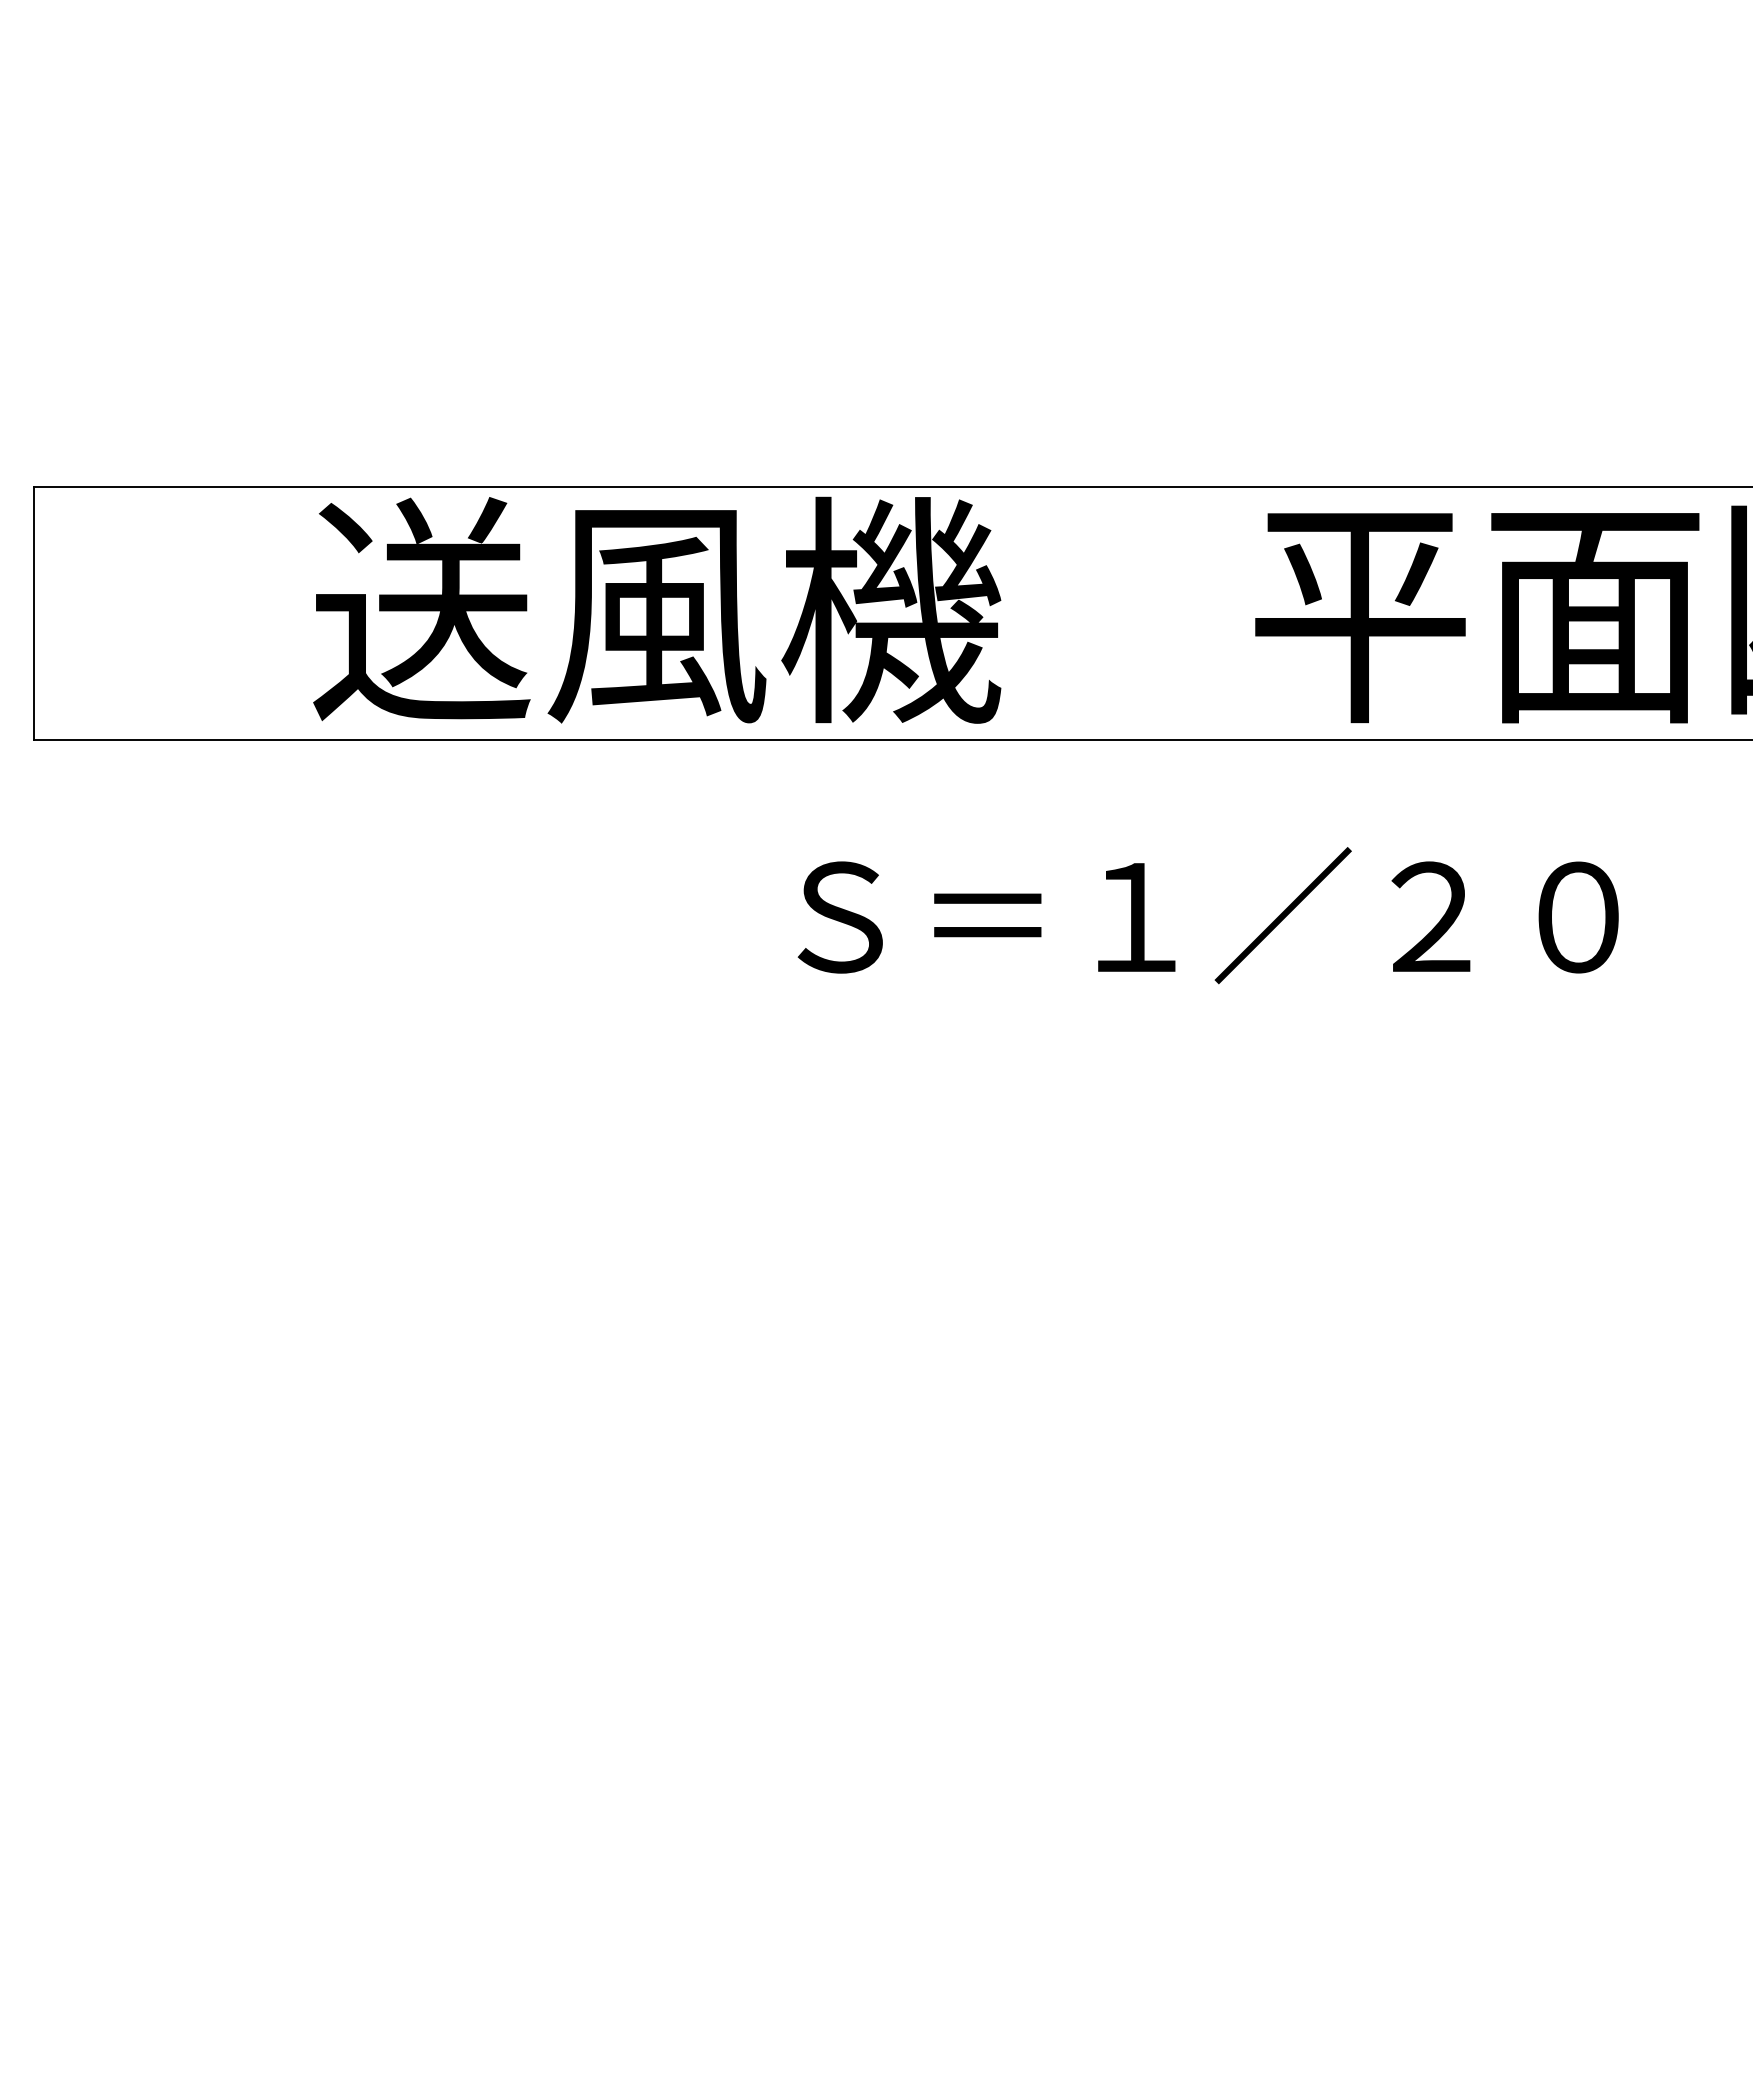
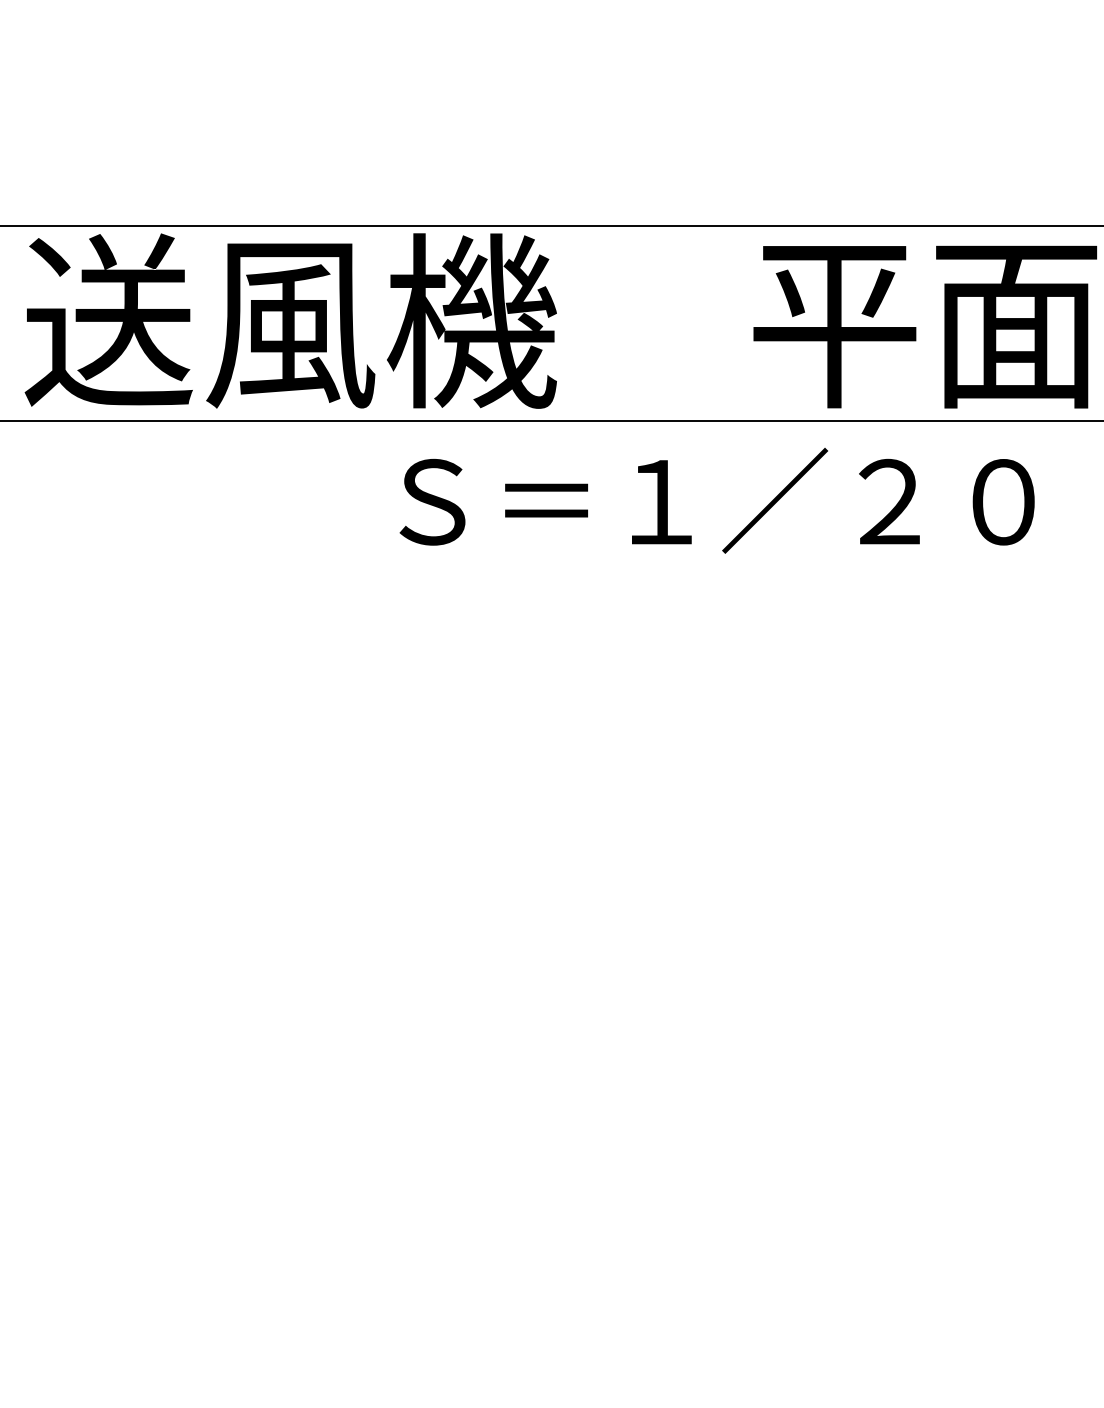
text: (1207, 915) -> (716, 500), moved

